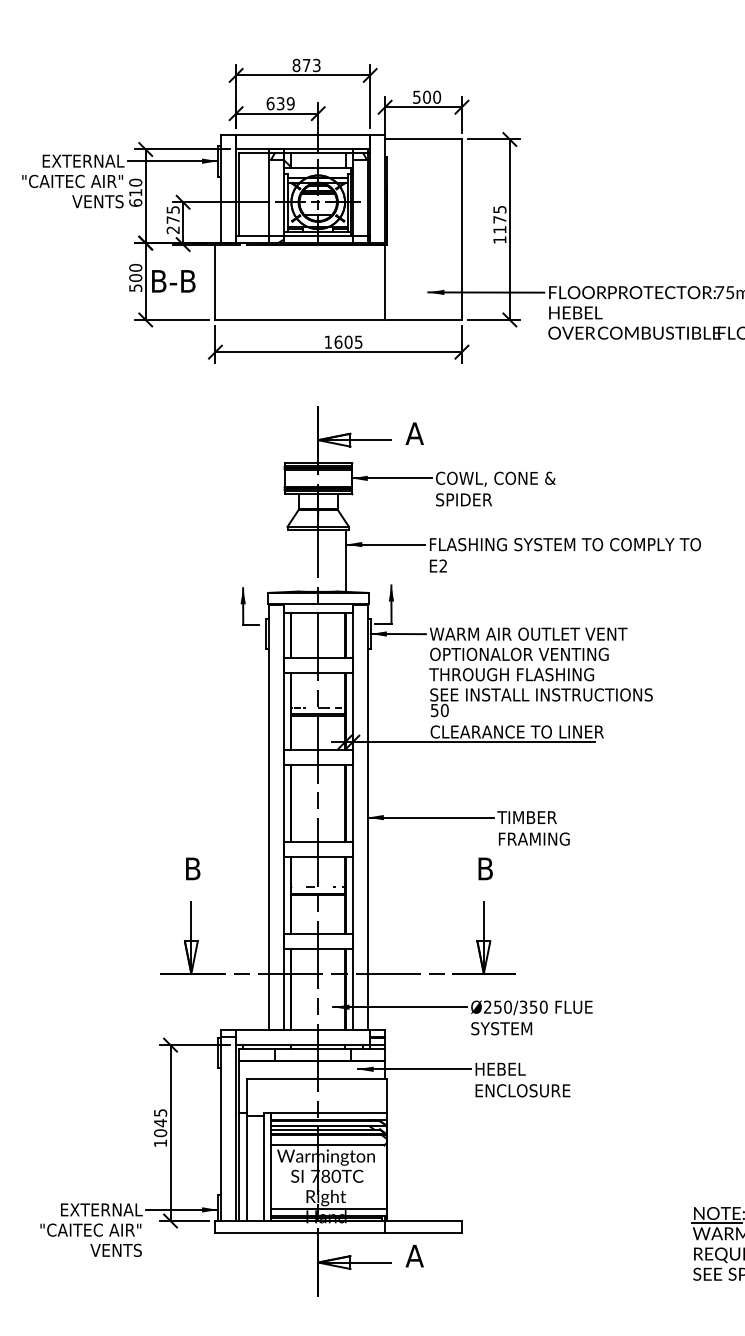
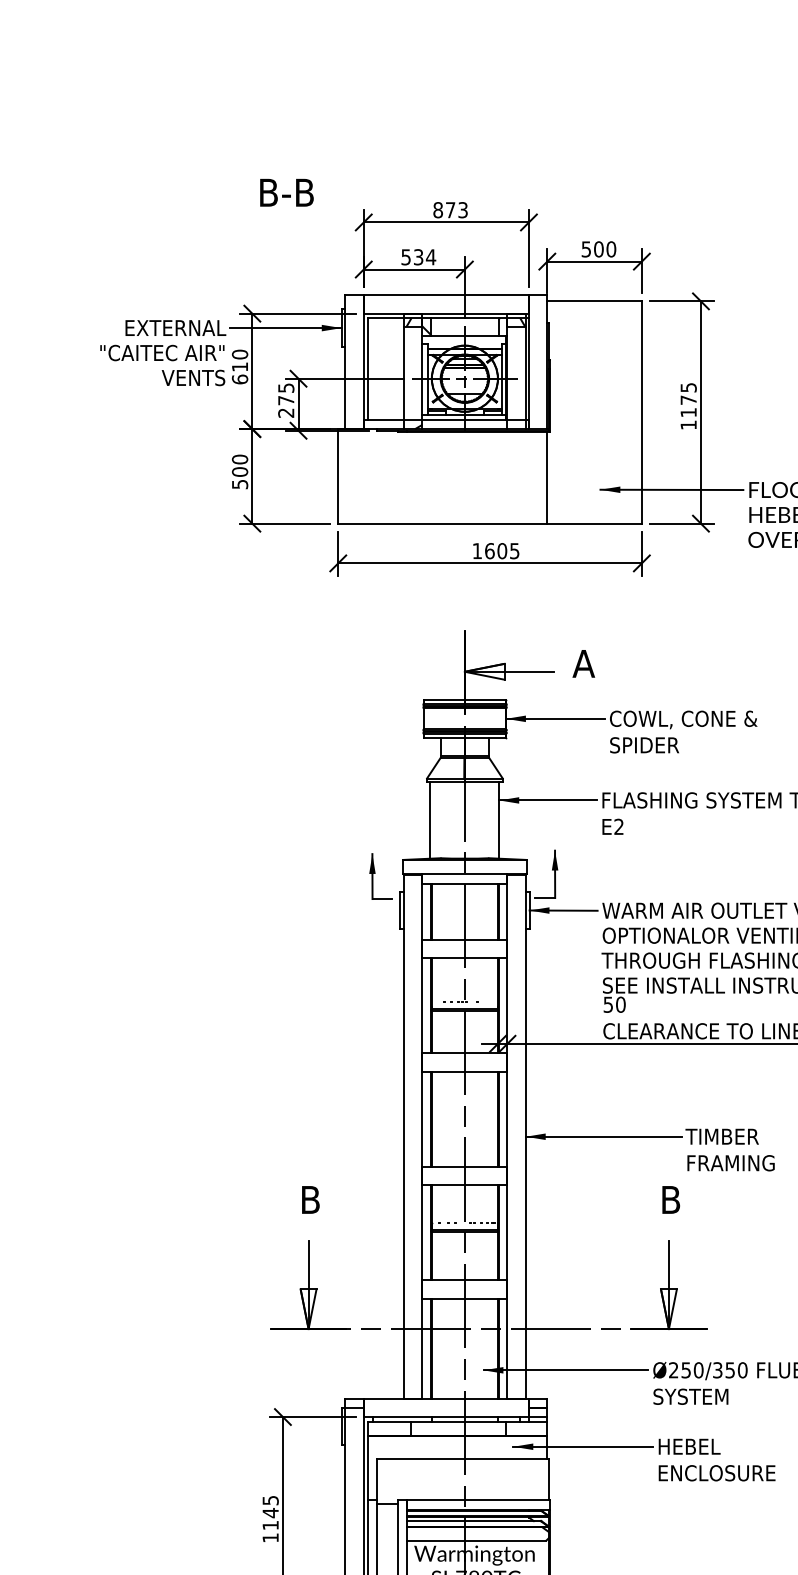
text: (280, 103) -> (418, 257), 639 -> 534
text: (173, 281) -> (286, 192), moved
line: (290, 560) -> (430, 819), added
text: (160, 1133) -> (270, 1525), 1045 -> 1145

